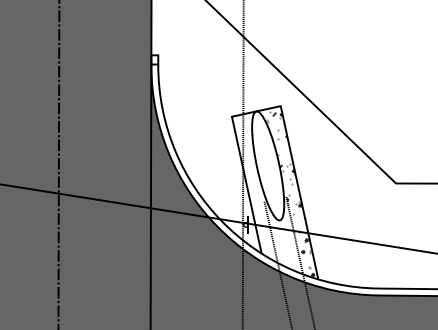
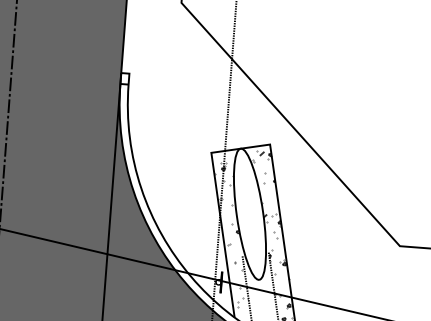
hatch: (254, 184) -> (232, 235), added

